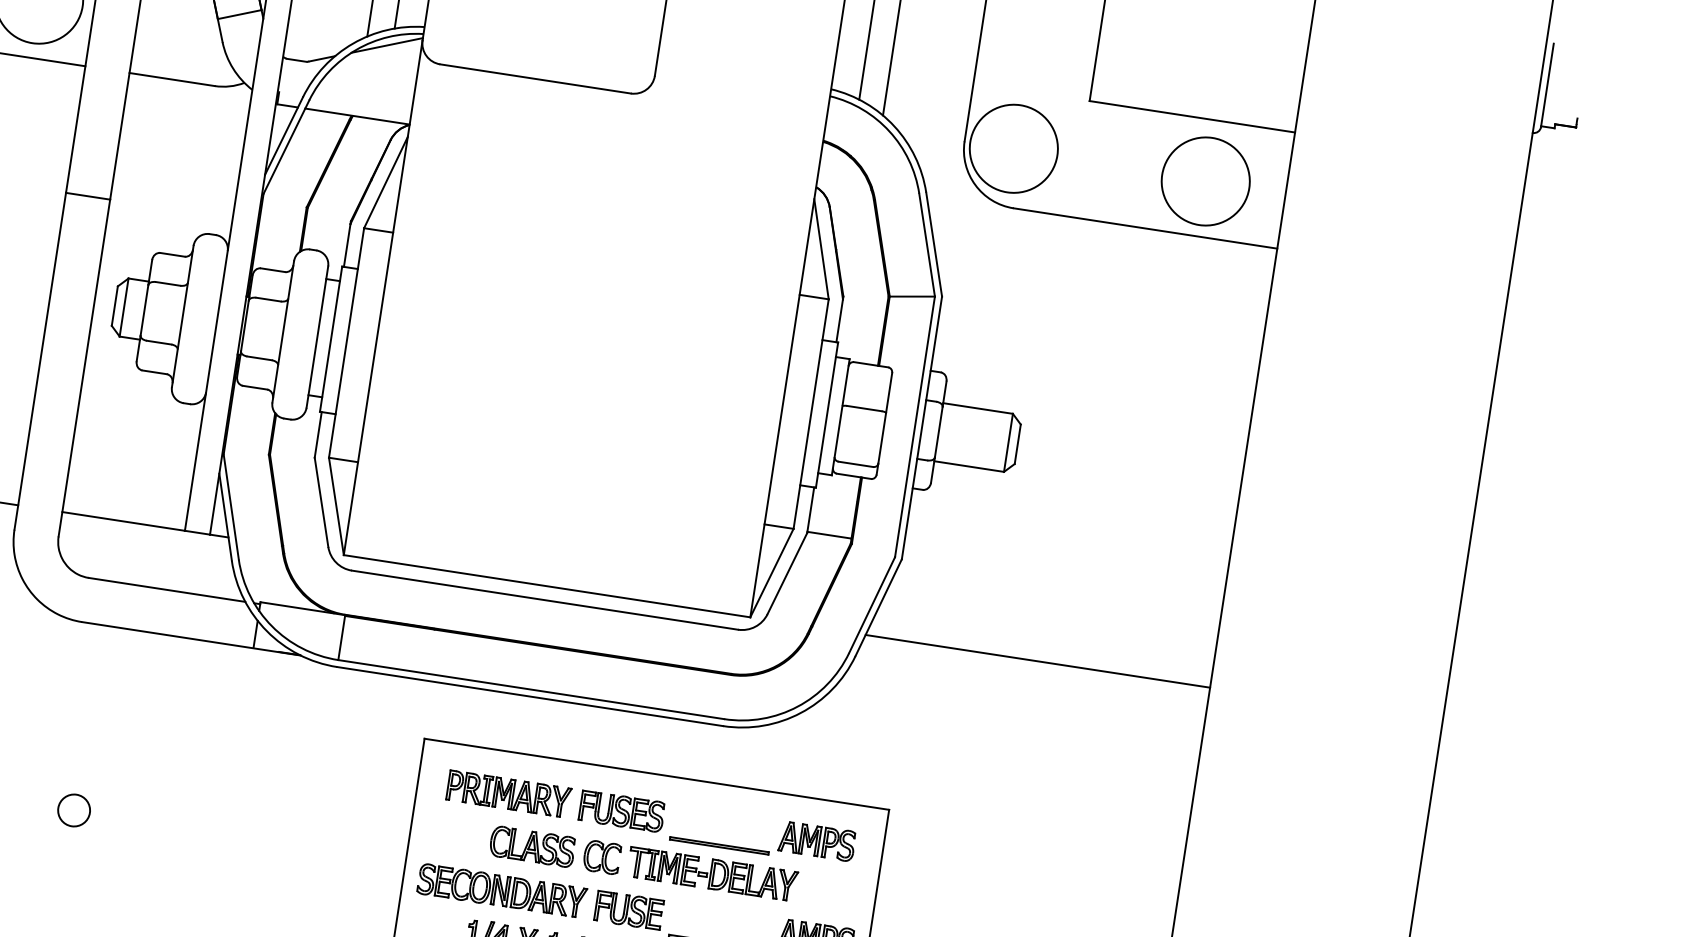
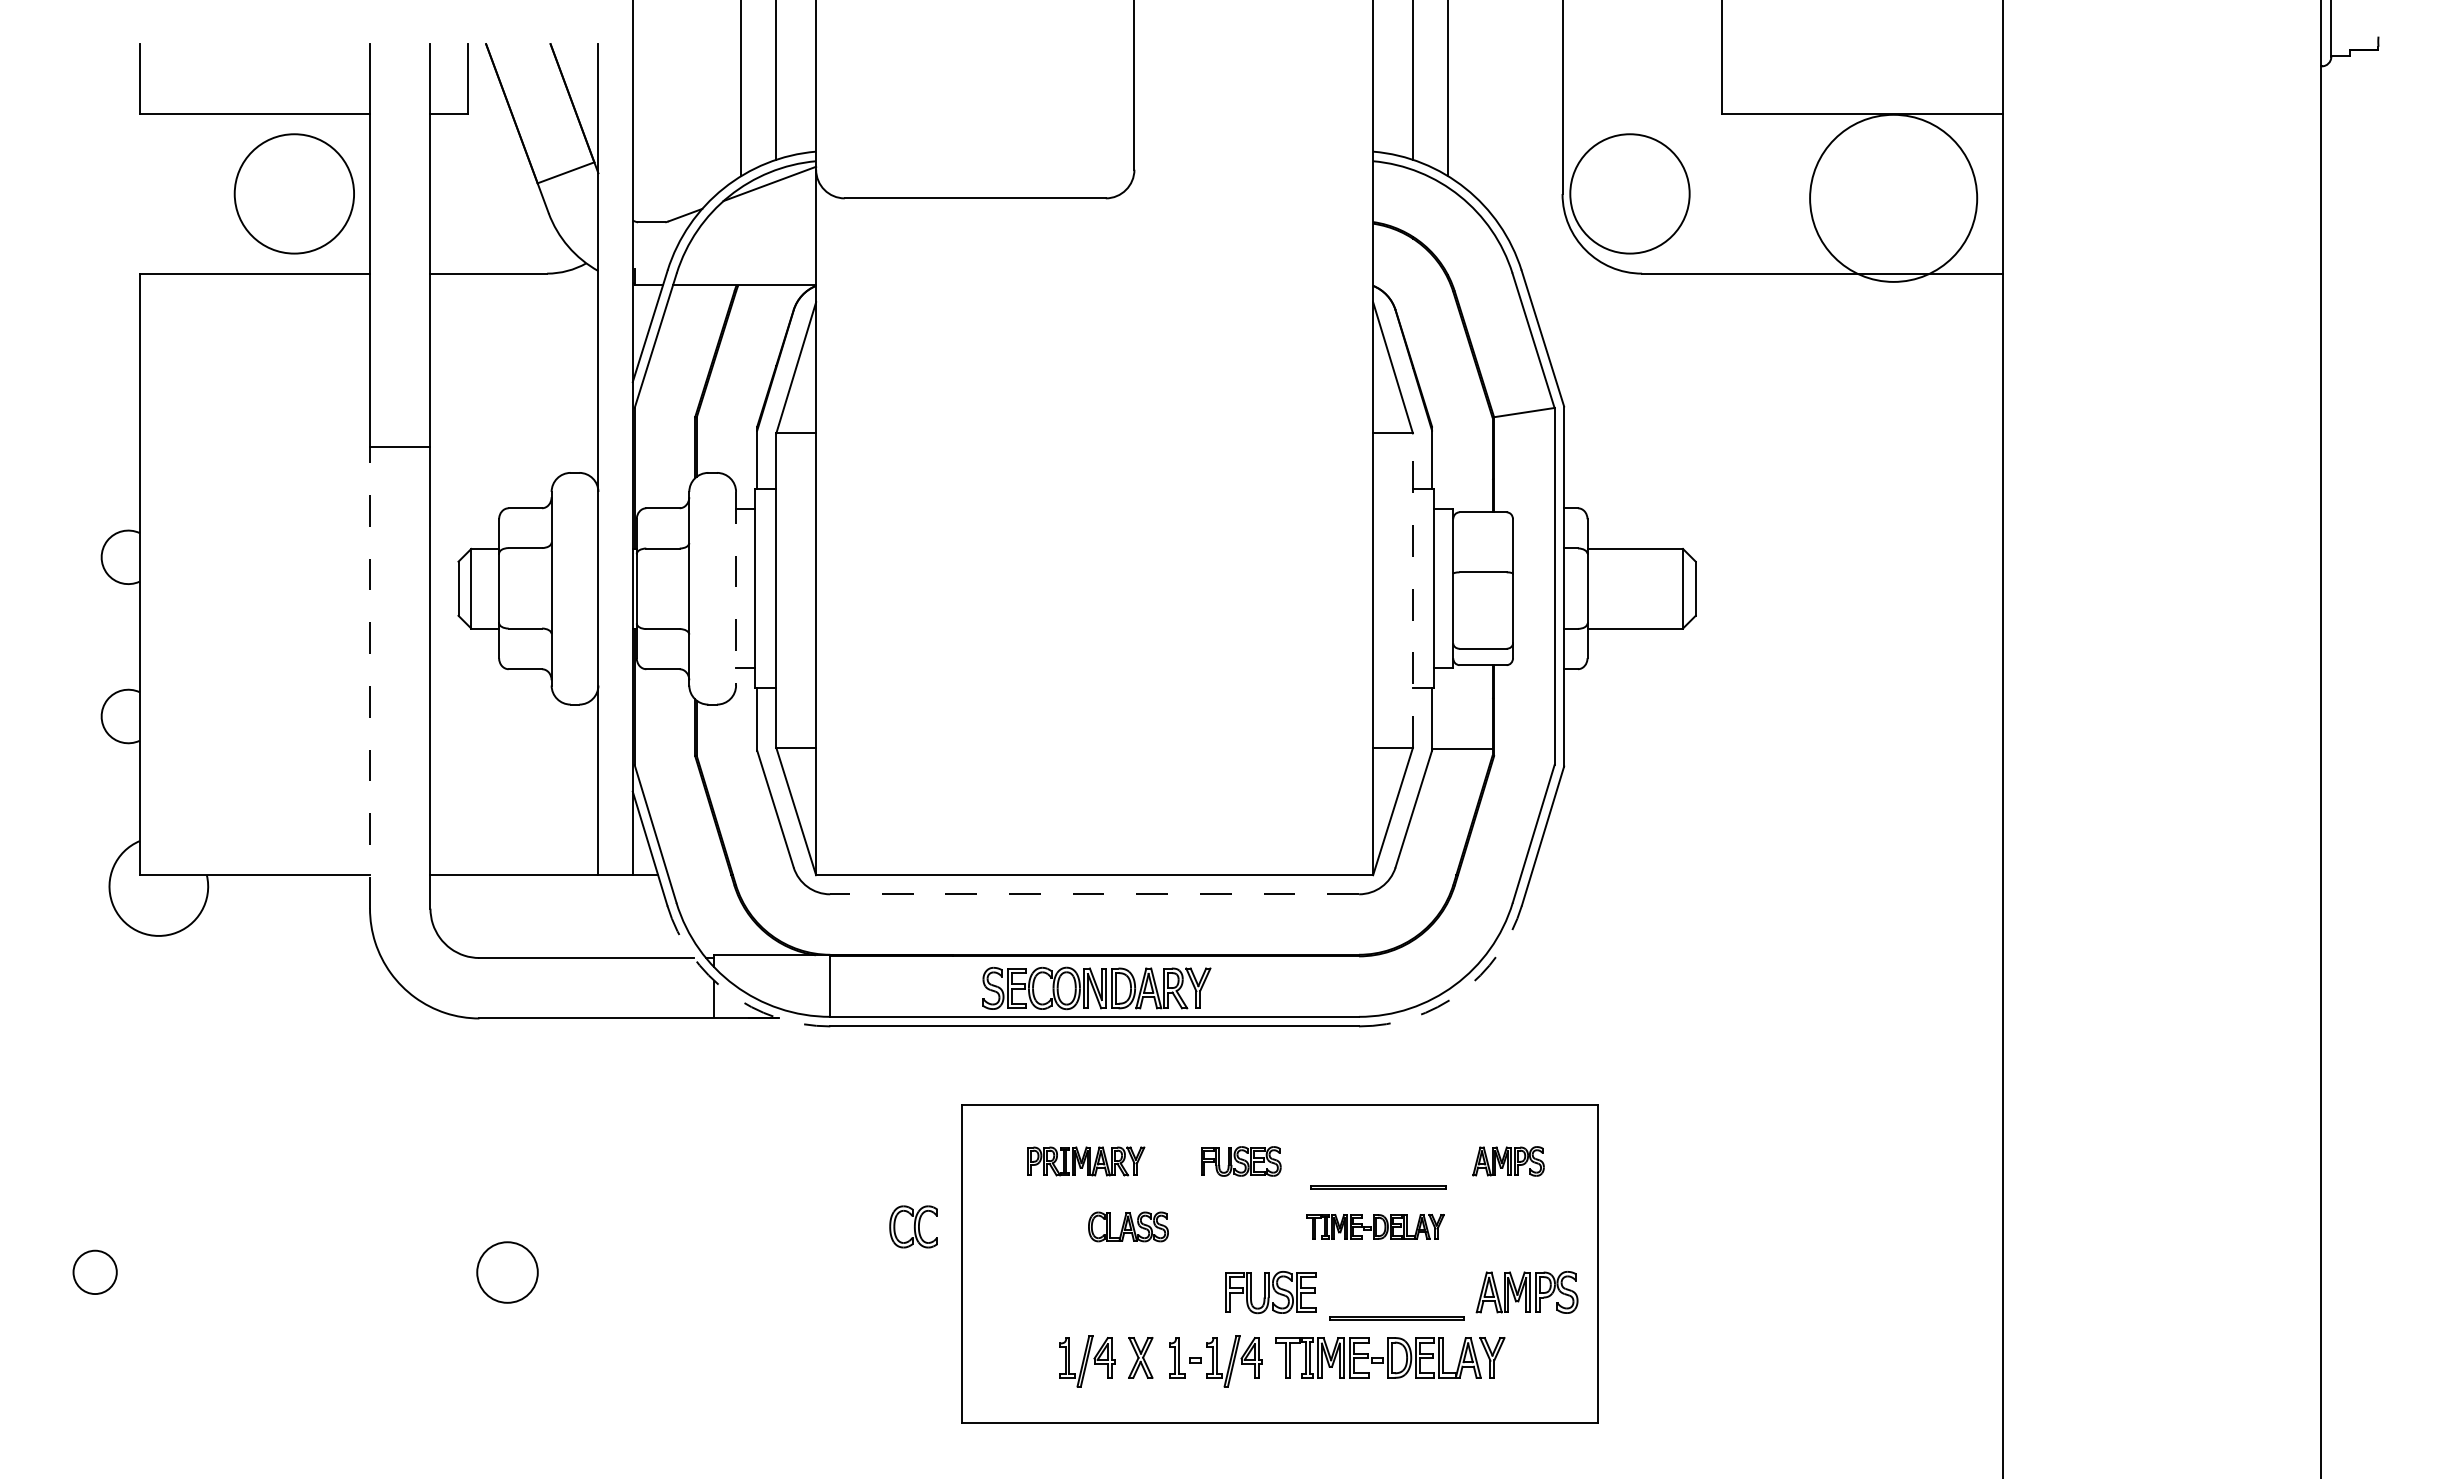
circle: (1205, 181) -> (1893, 198), size x1.4
line: (317, 336) -> (736, 588), solid -> dashed
line: (40, 361) -> (370, 677), solid -> dashed
line: (810, 413) -> (1412, 590), solid -> dashed
line: (544, 600) -> (1094, 894), solid -> dashed
arc: (266, 630) -> (728, 992), solid -> dashed
line: (1038, 661) -> (1767, 875), removed
arc: (800, 712) -> (1460, 992), solid -> dashed
part: (509, 794) -> (1086, 1161), size x0.7
circle: (73, 809) -> (506, 1271), size x1.4
part: (622, 811) -> (1241, 1161), size x0.7
part: (817, 841) -> (1508, 1161), size x0.7
part: (532, 846) -> (1128, 1226), size x0.7
part: (601, 856) -> (913, 1226), moved
part: (712, 873) -> (1375, 1226), size x0.6
part: (501, 890) -> (1096, 988), moved

